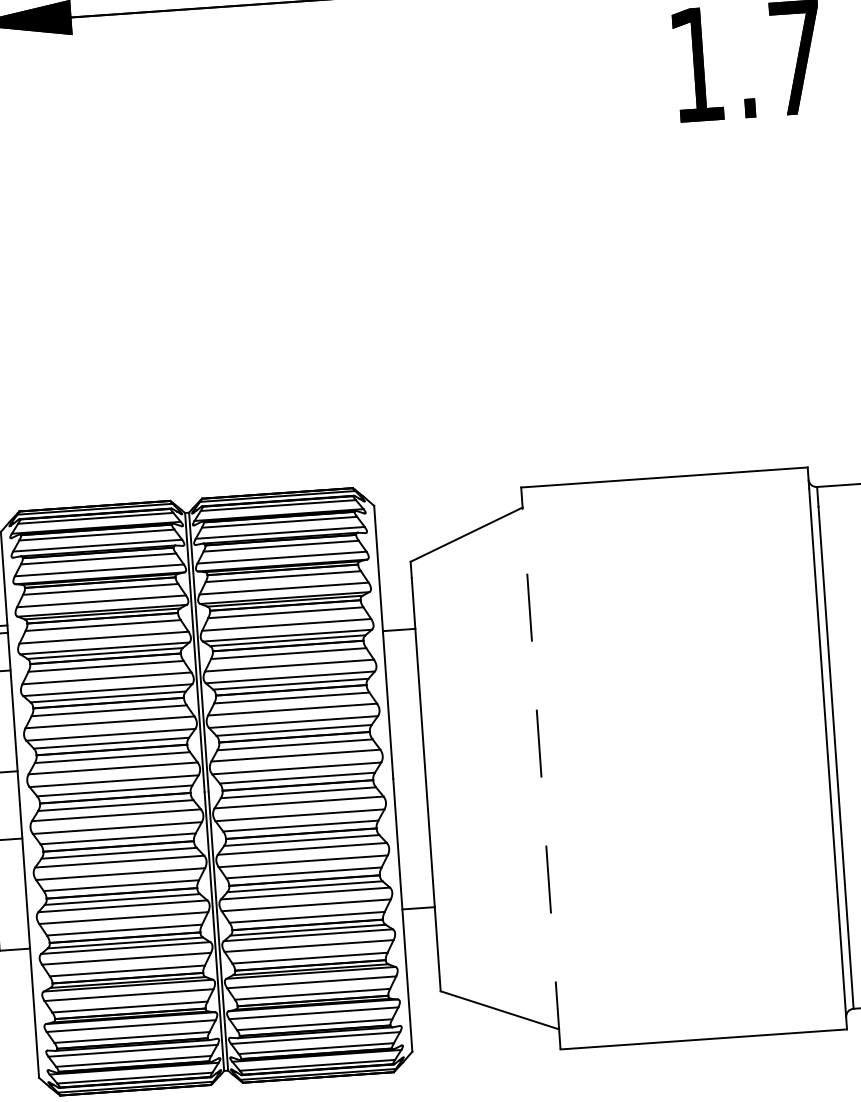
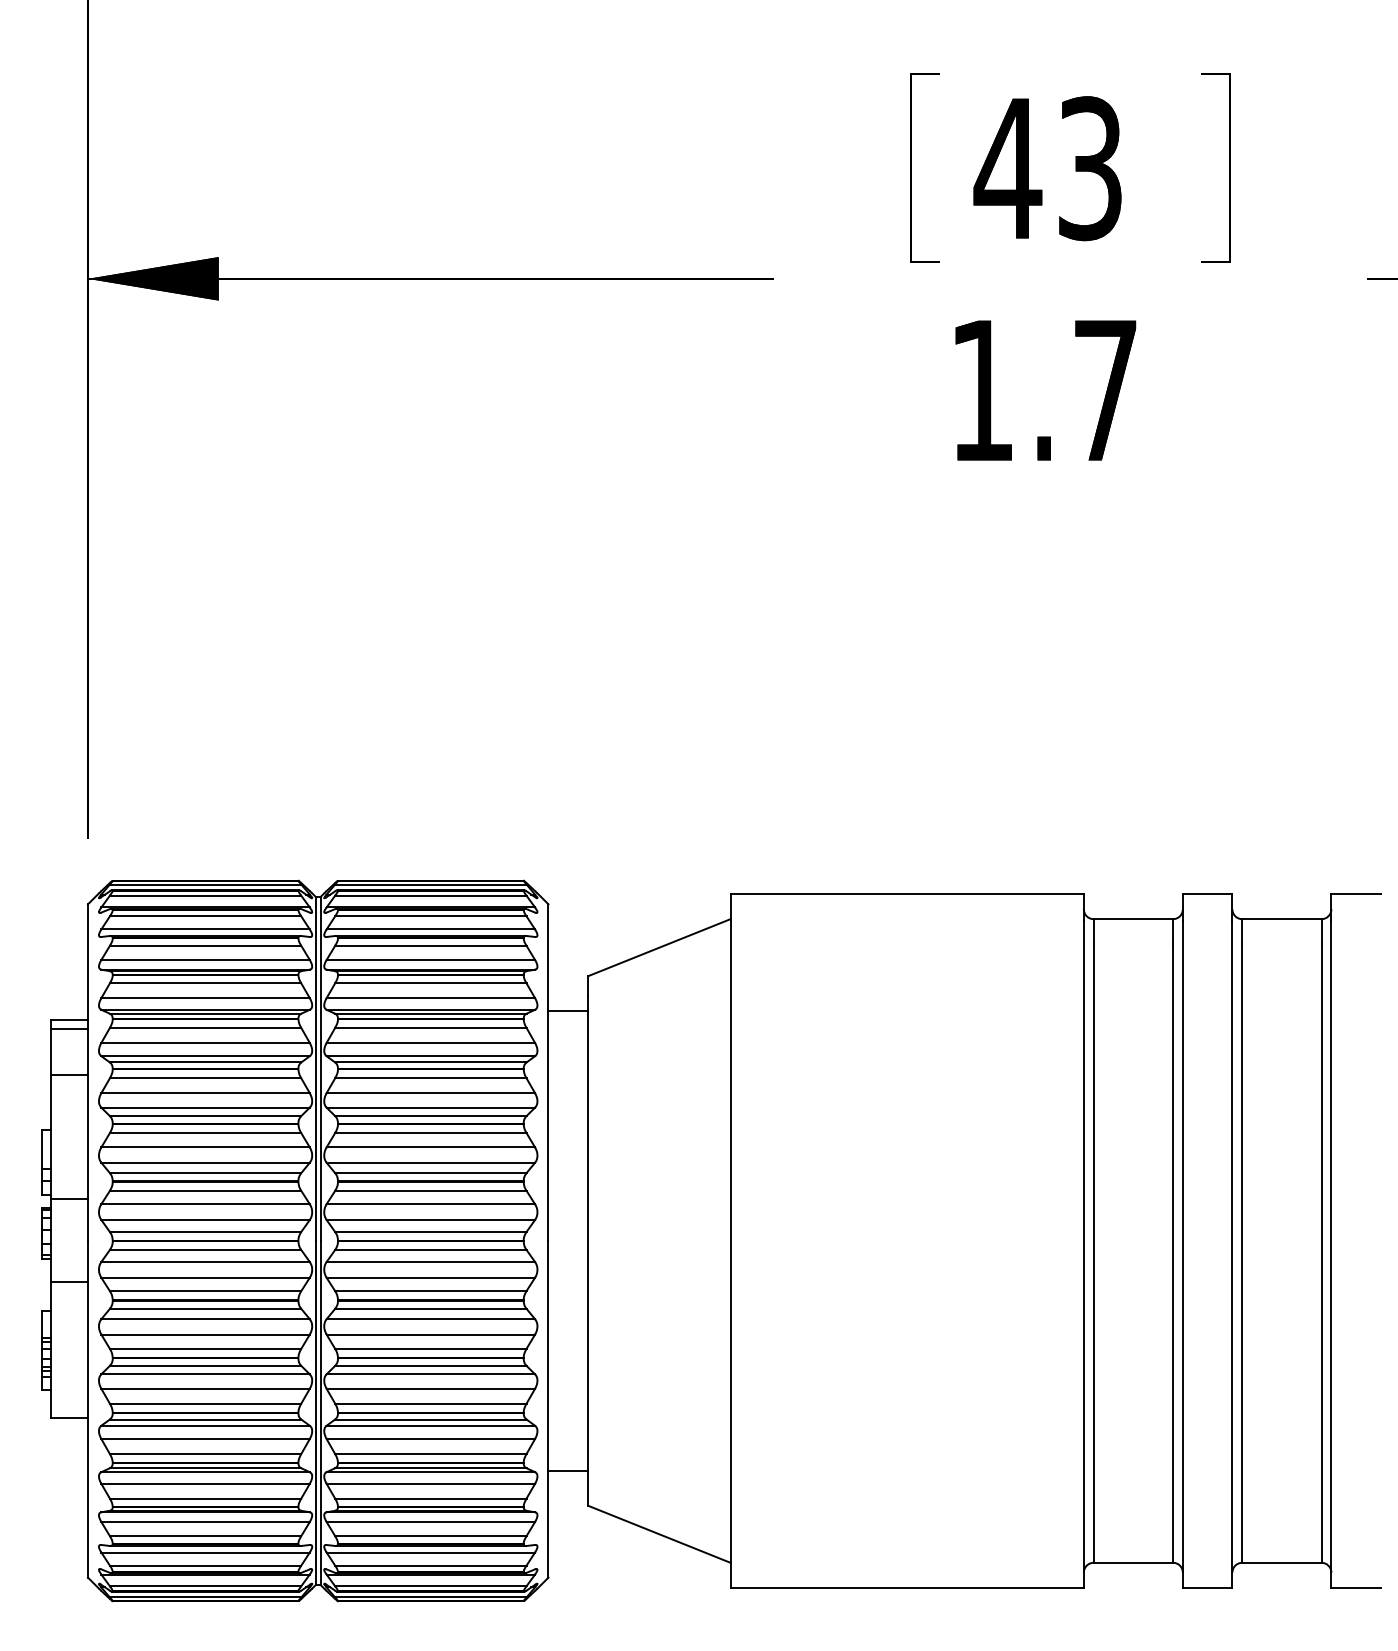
line: (399, 629) -> (568, 1010), moved
line: (541, 778) -> (730, 1253), dashed -> solid
line: (418, 908) -> (568, 1471), moved

